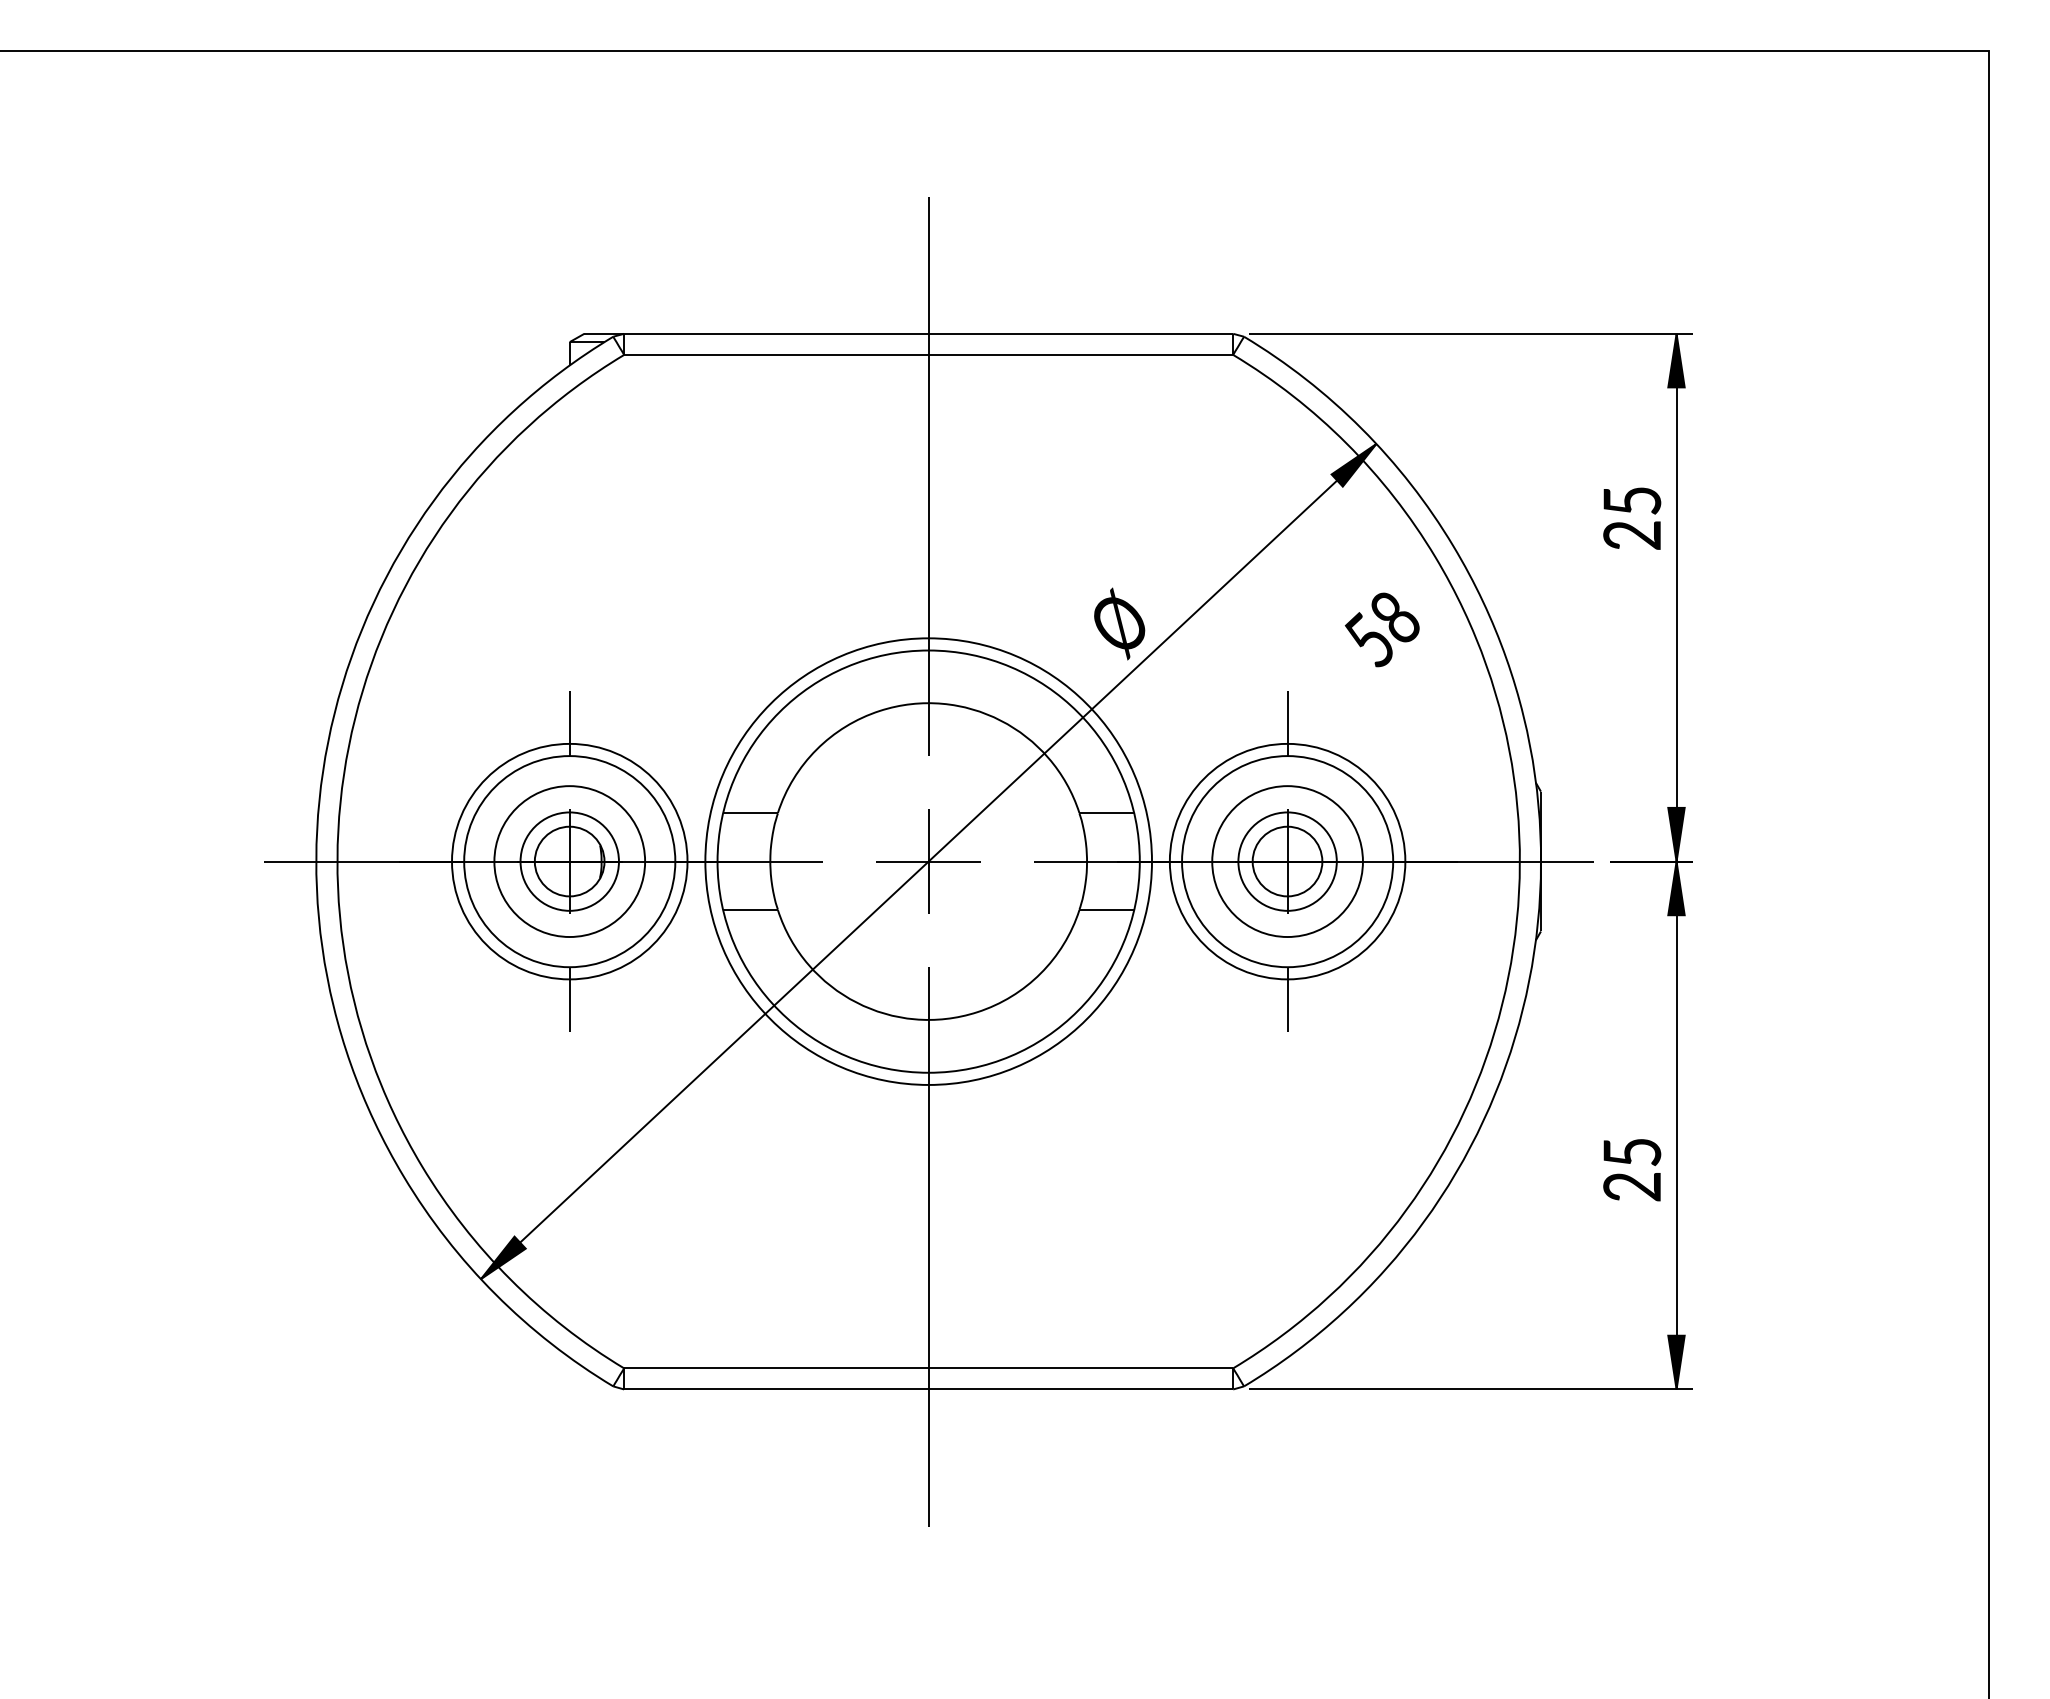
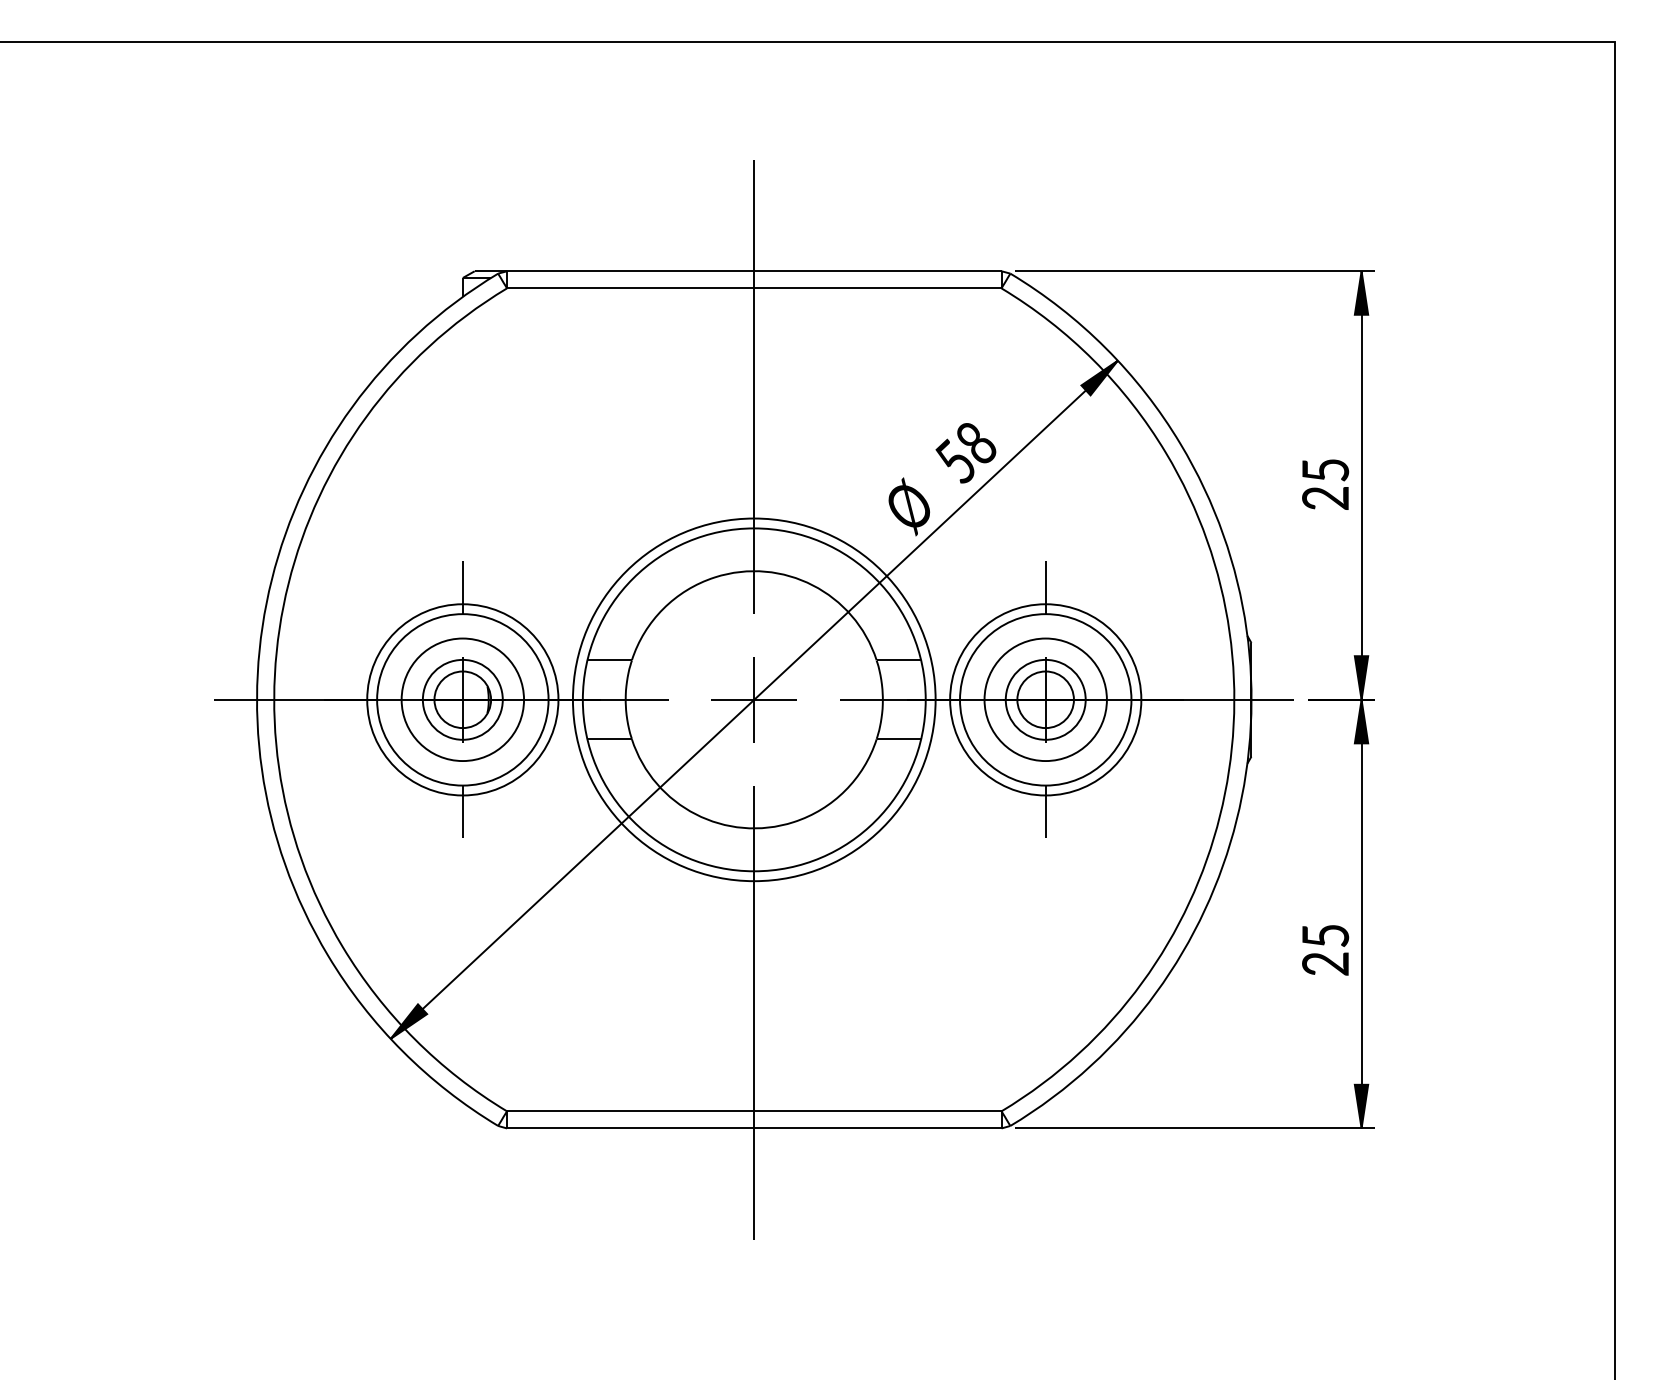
text: (1632, 518) -> (1325, 484), moved
text: (1381, 629) -> (965, 452), moved

